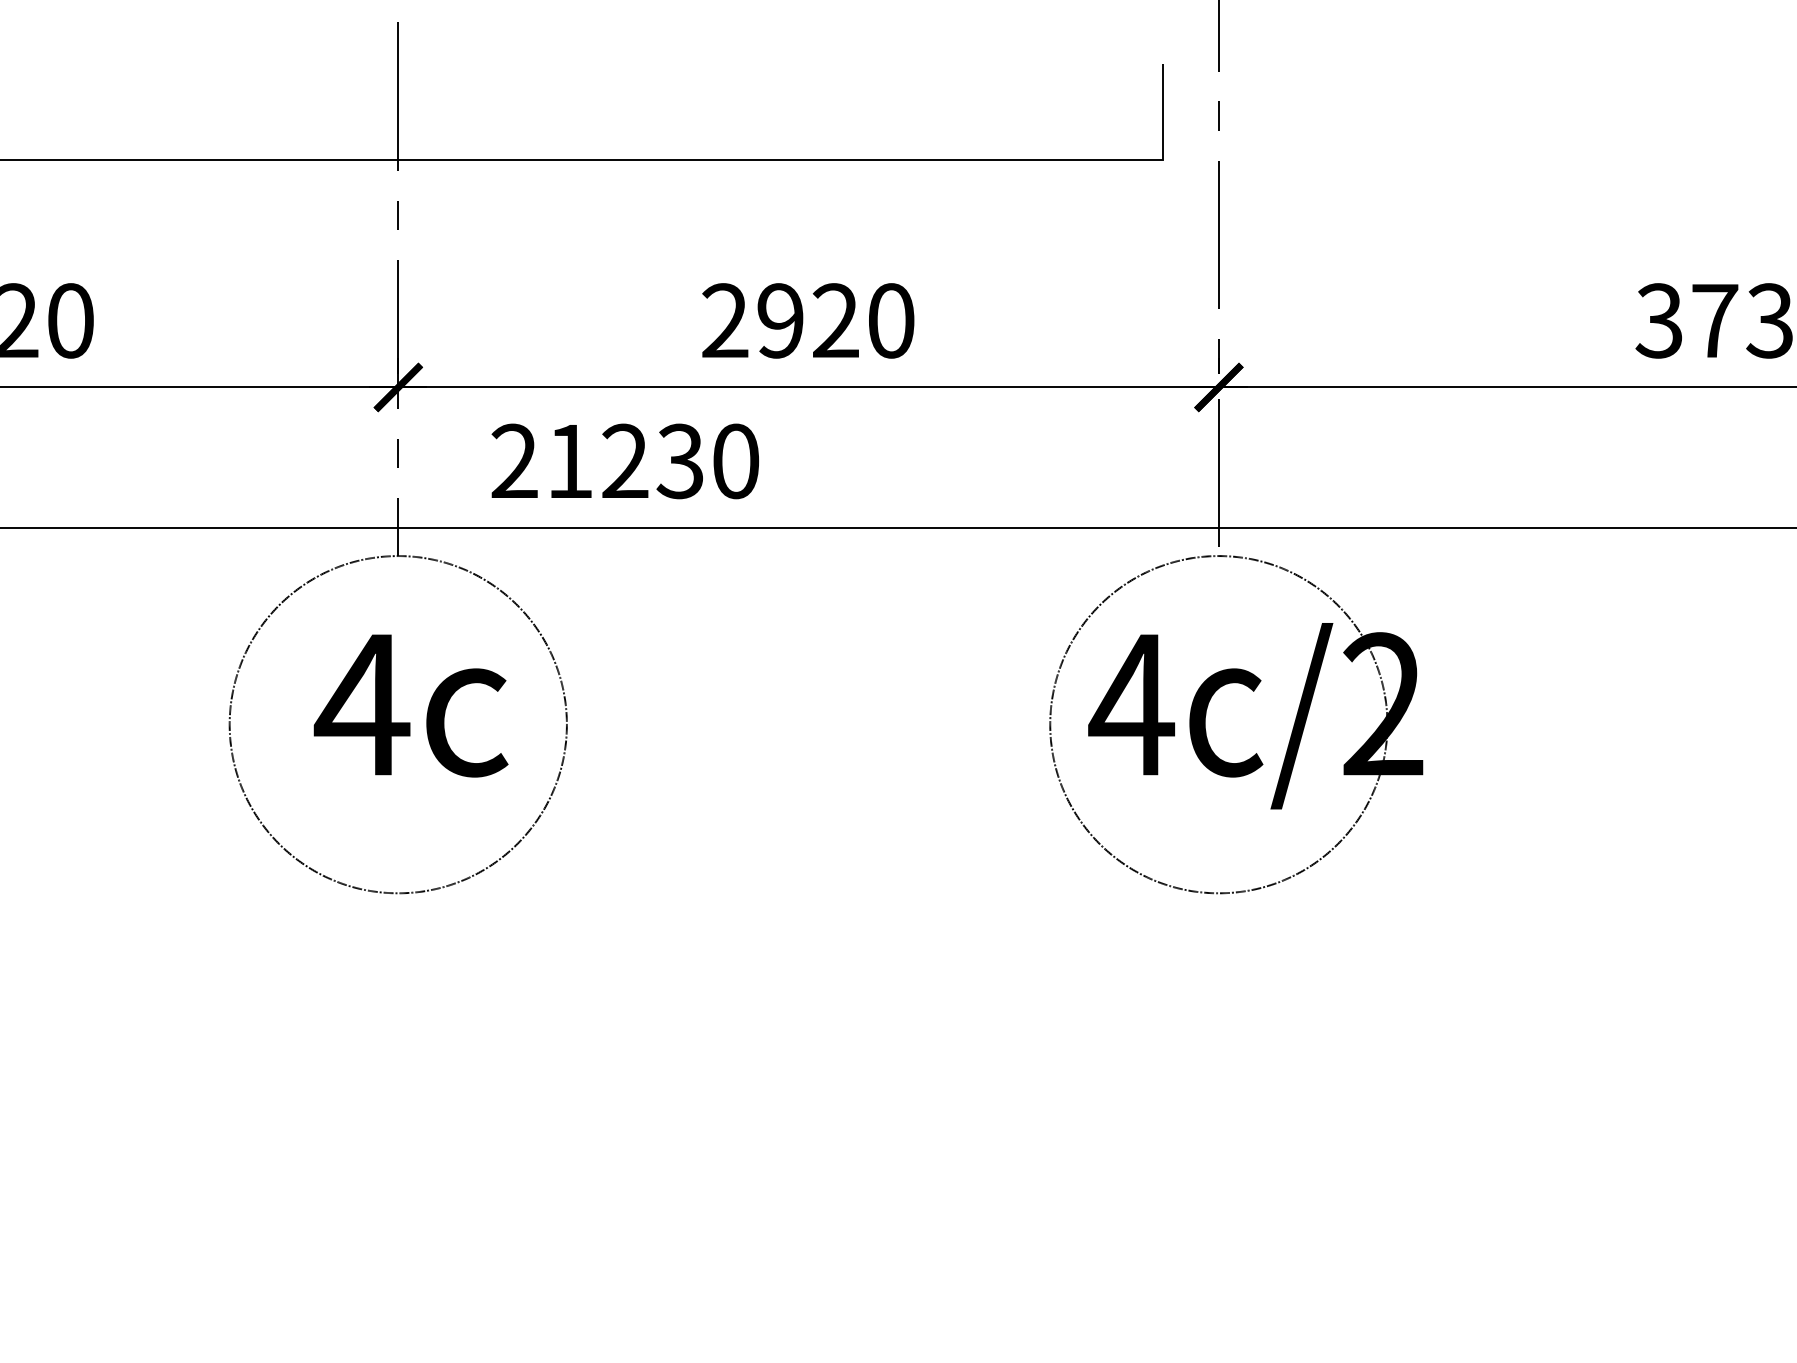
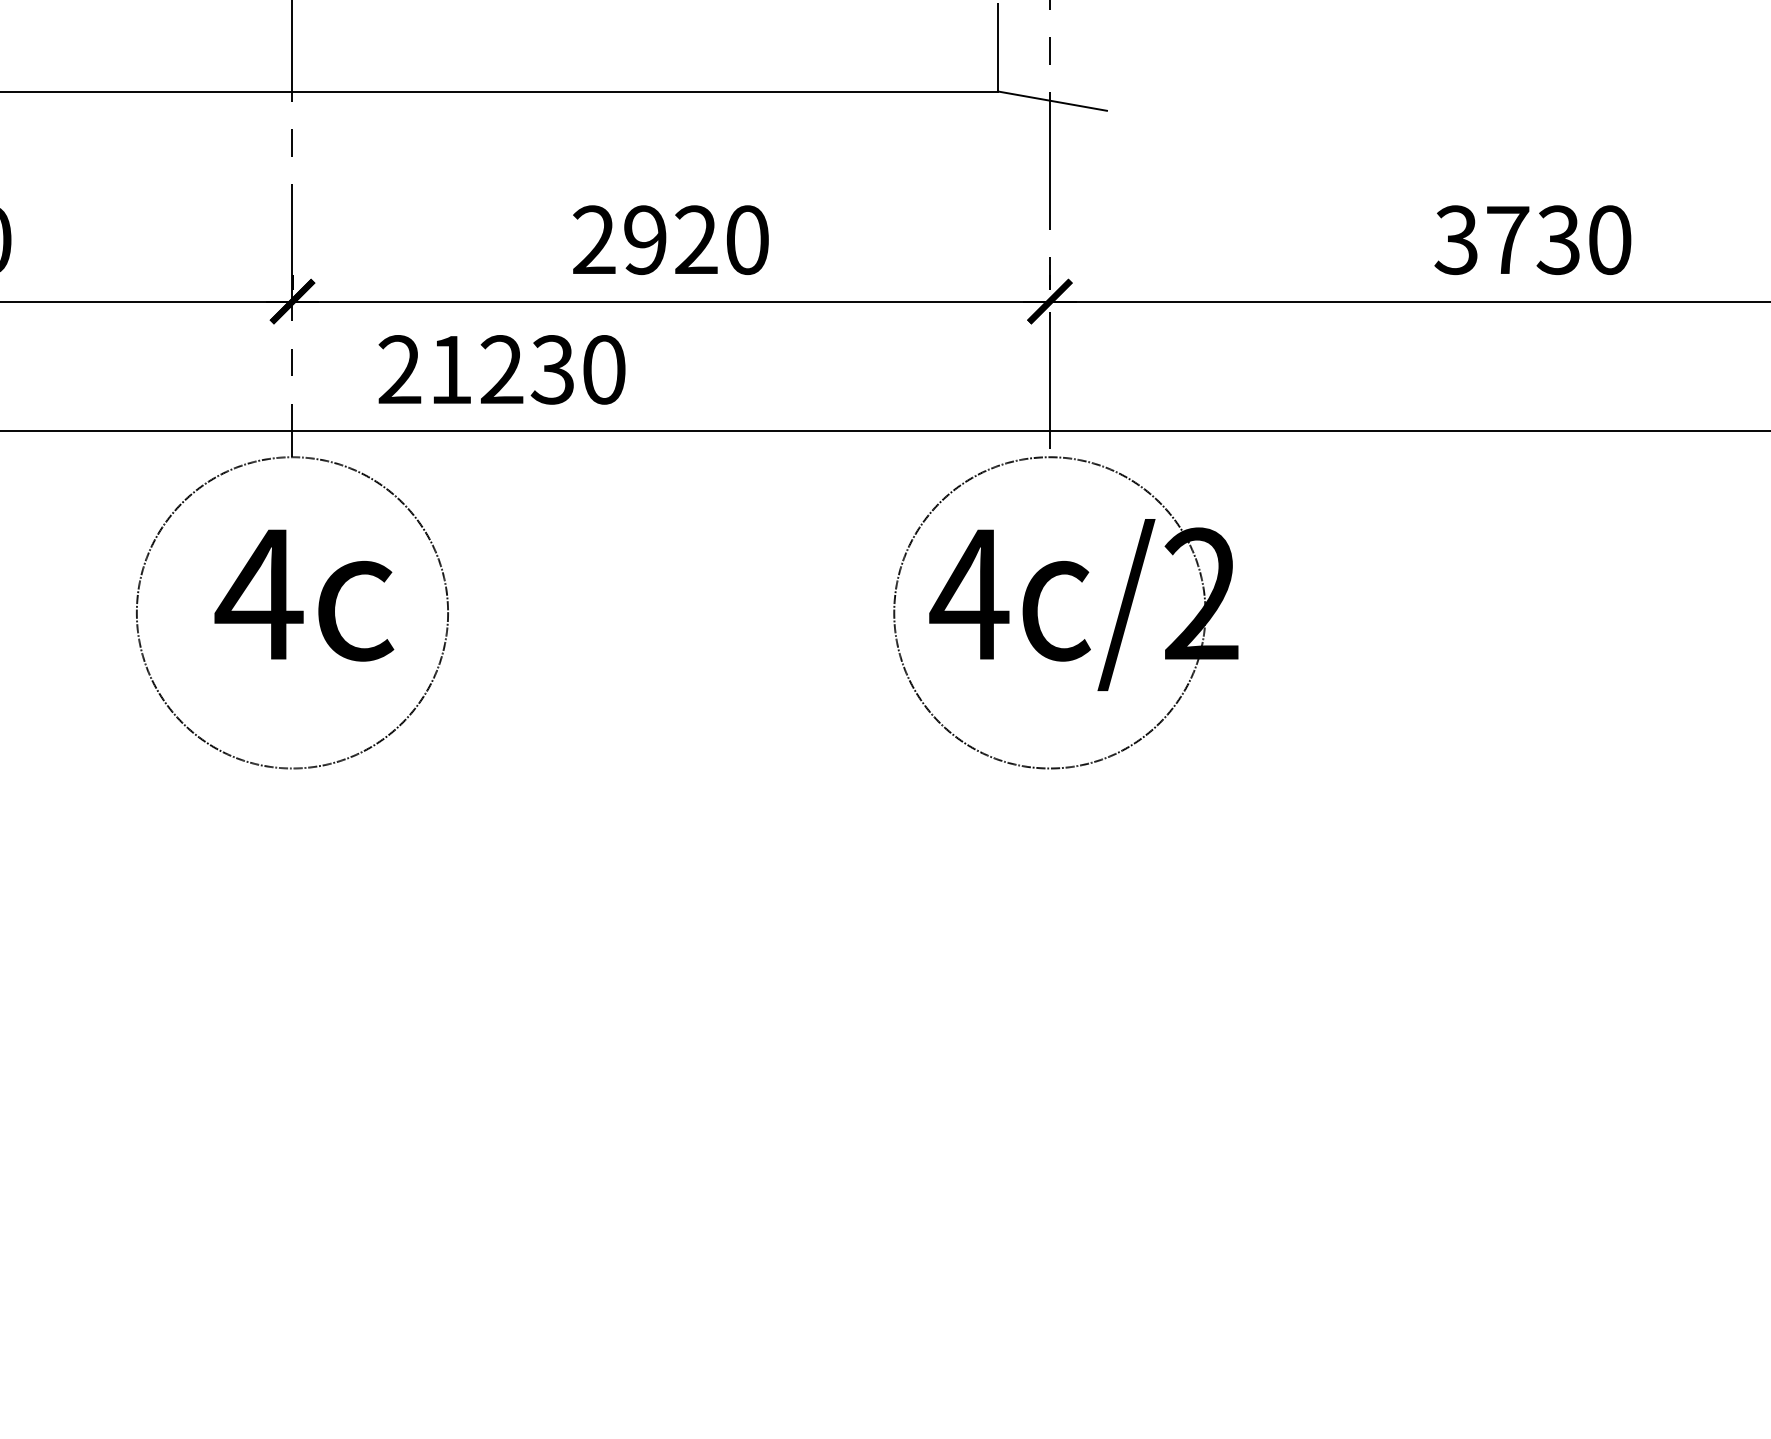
line: (1221, 169) -> (1052, 100), added

